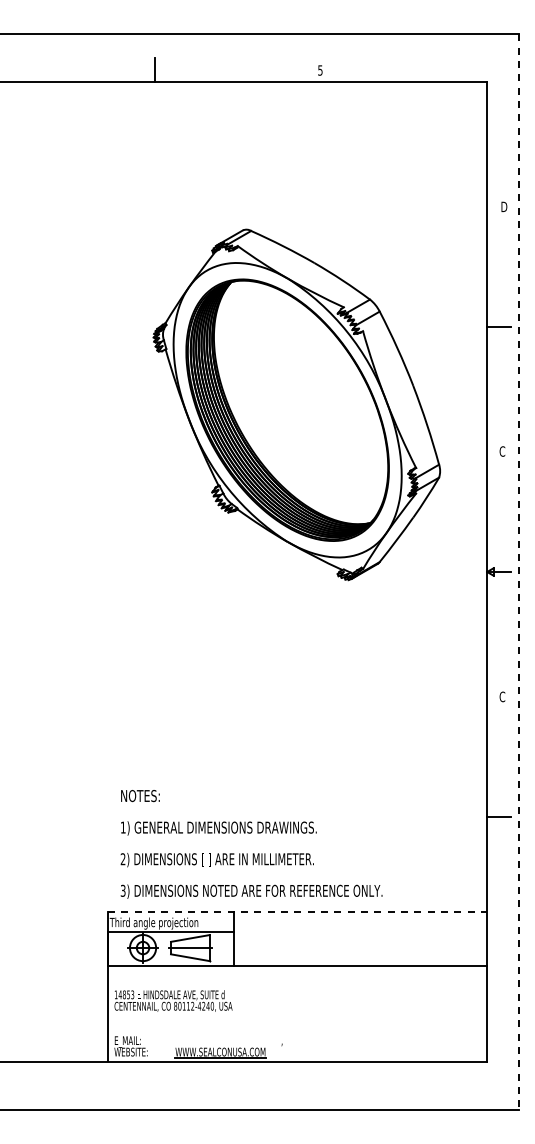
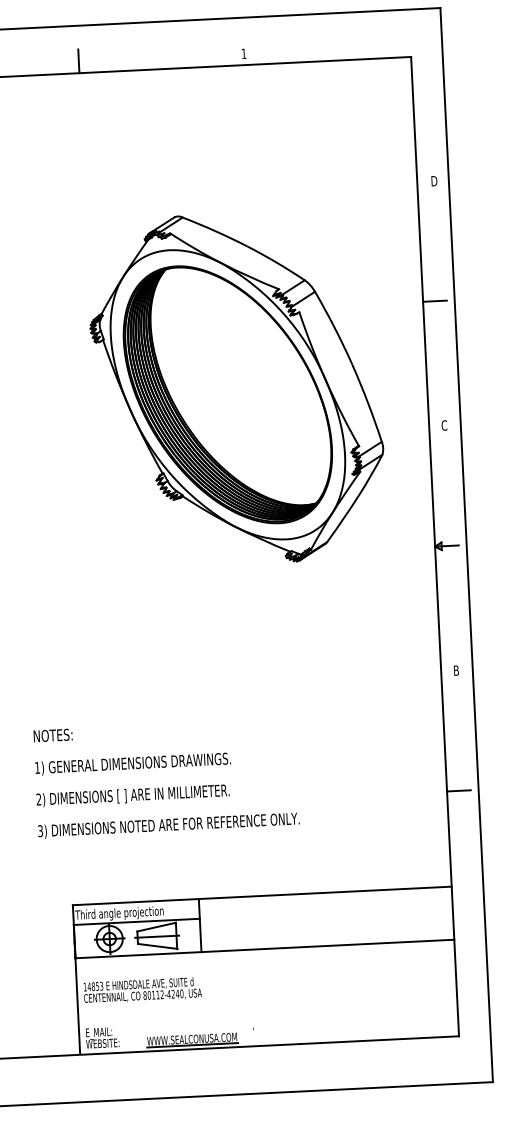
text: (320, 70) -> (244, 53), 5 -> 1
line: (518, 572) -> (466, 545), dashed -> solid
text: (502, 696) -> (456, 670), C -> B
text: (251, 844) -> (166, 778), moved
line: (297, 912) -> (262, 895), dashed -> solid

